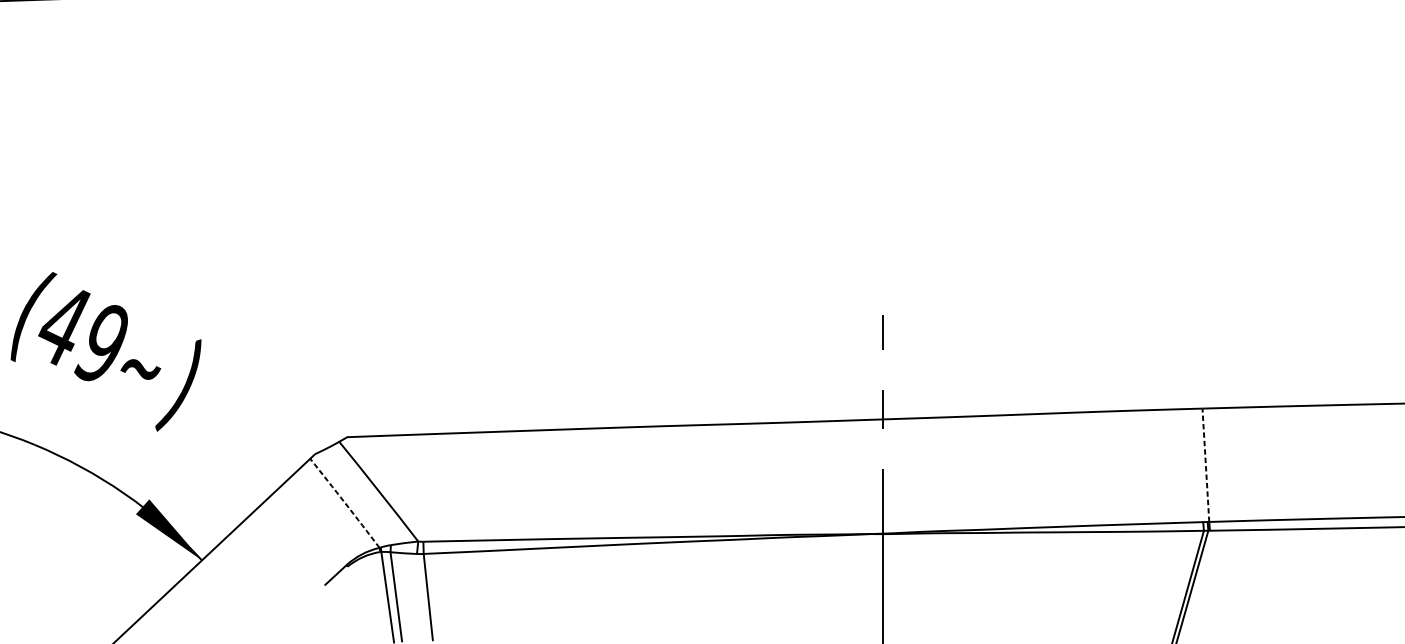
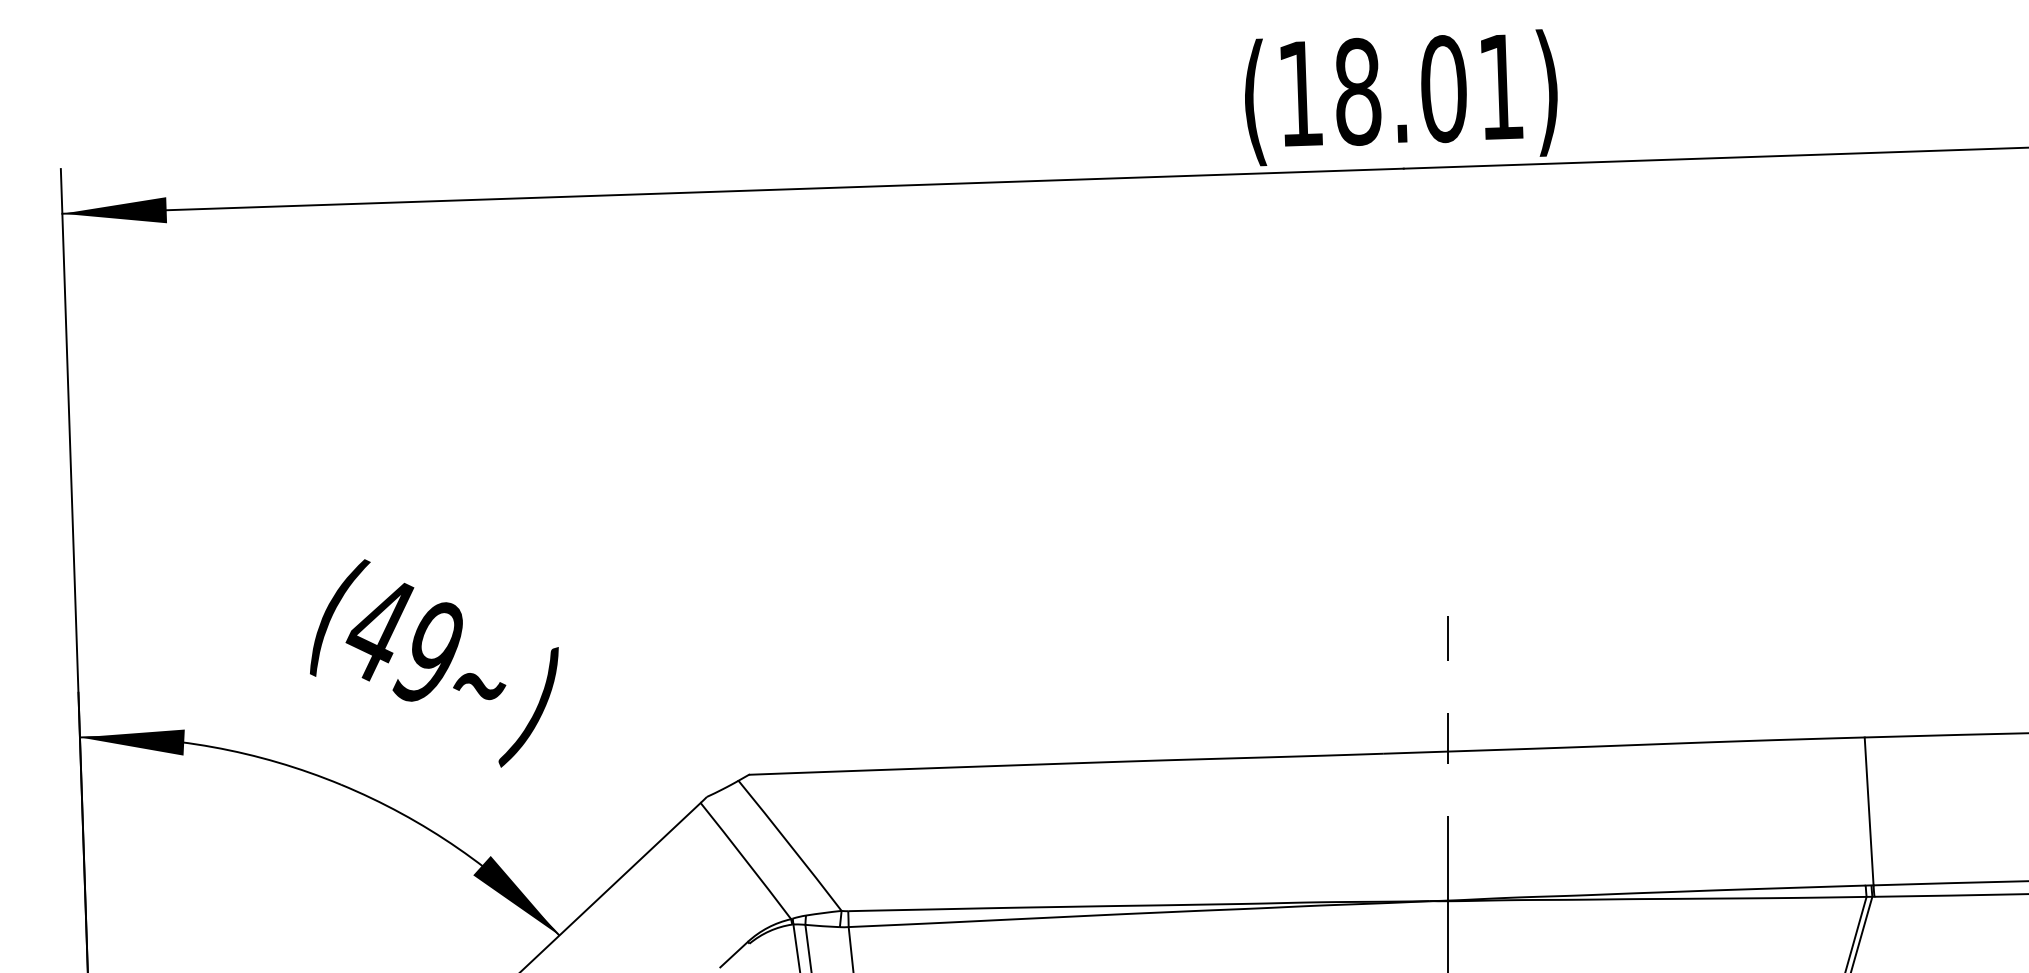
line: (1206, 464) -> (1869, 810), dashed -> solid
arc: (345, 502) -> (746, 860), dashed -> solid

